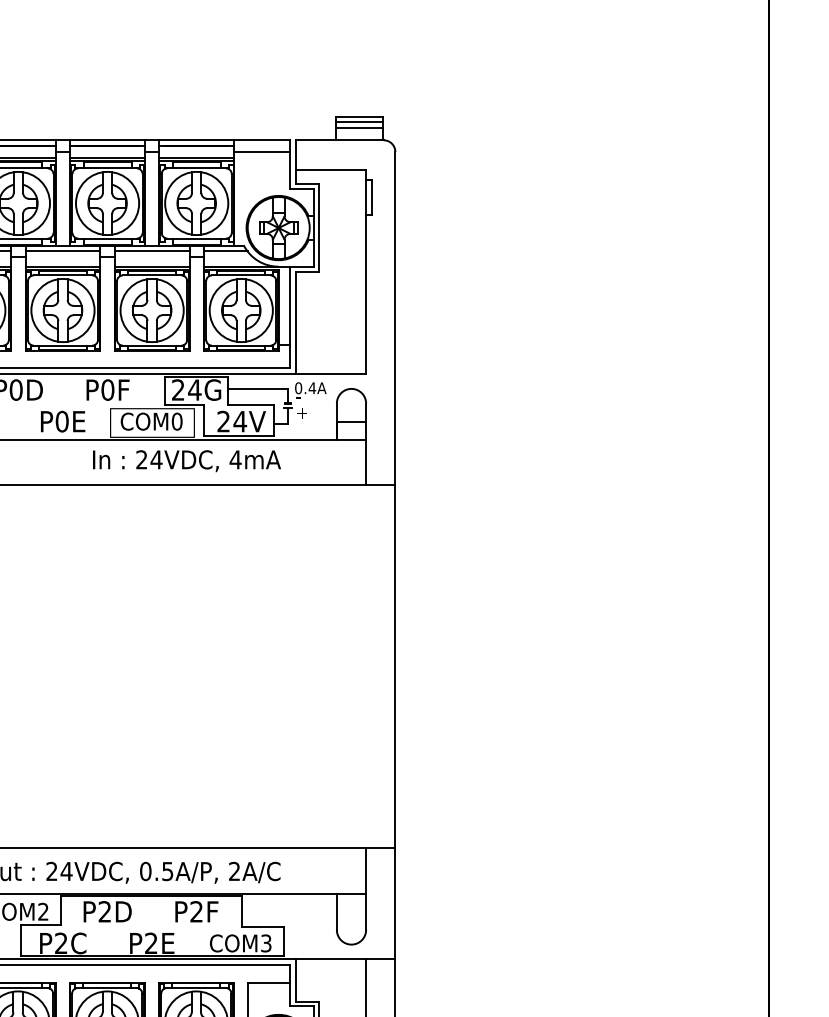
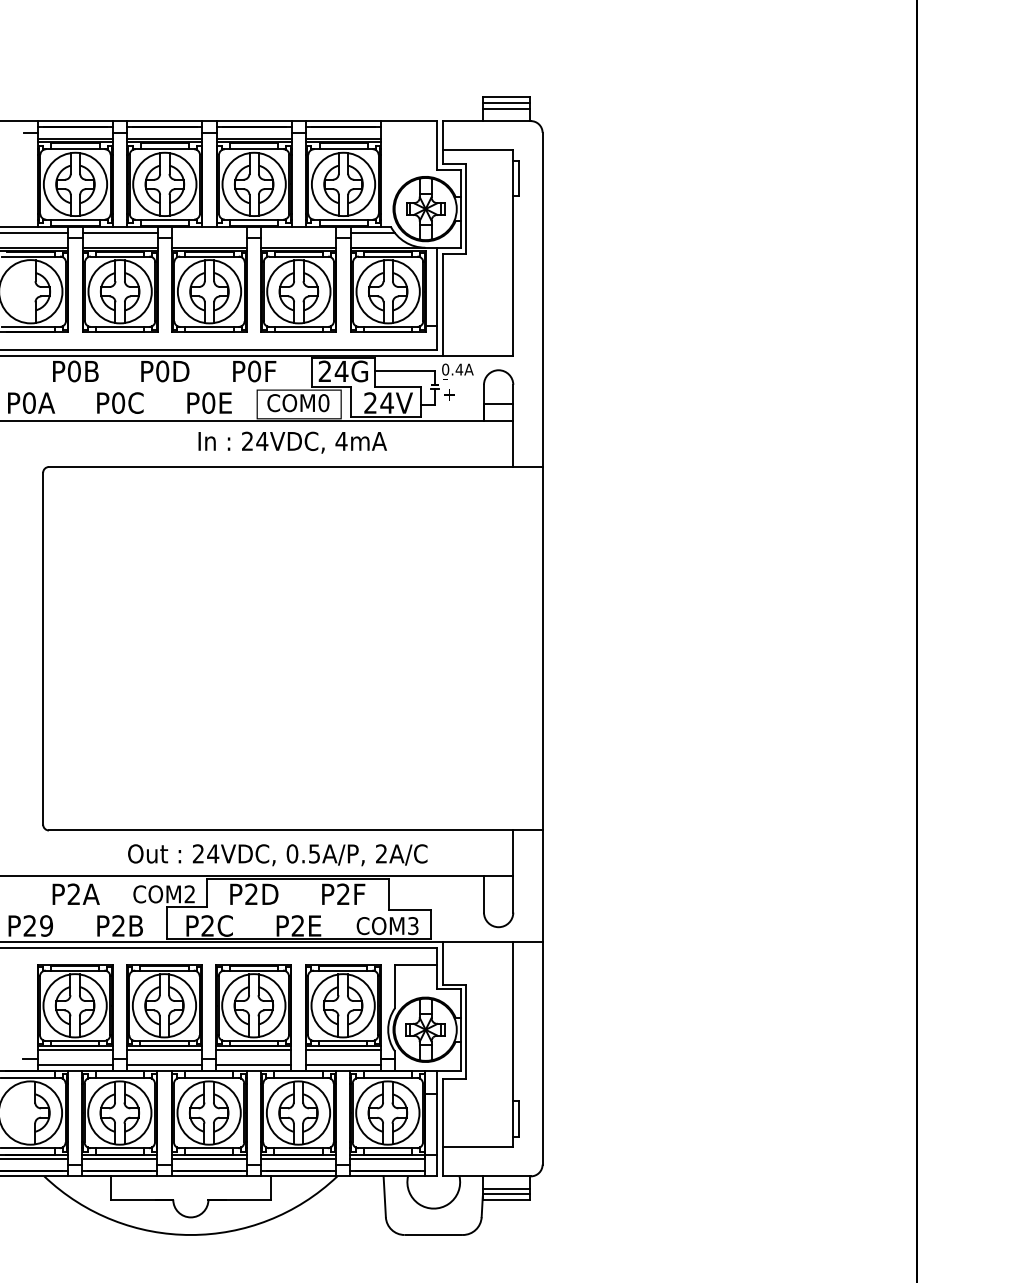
line: (262, 151) -> (409, 132), removed
line: (62, 251) -> (209, 232), removed
line: (151, 251) -> (298, 232), removed
text: (186, 460) -> (292, 442), moved

